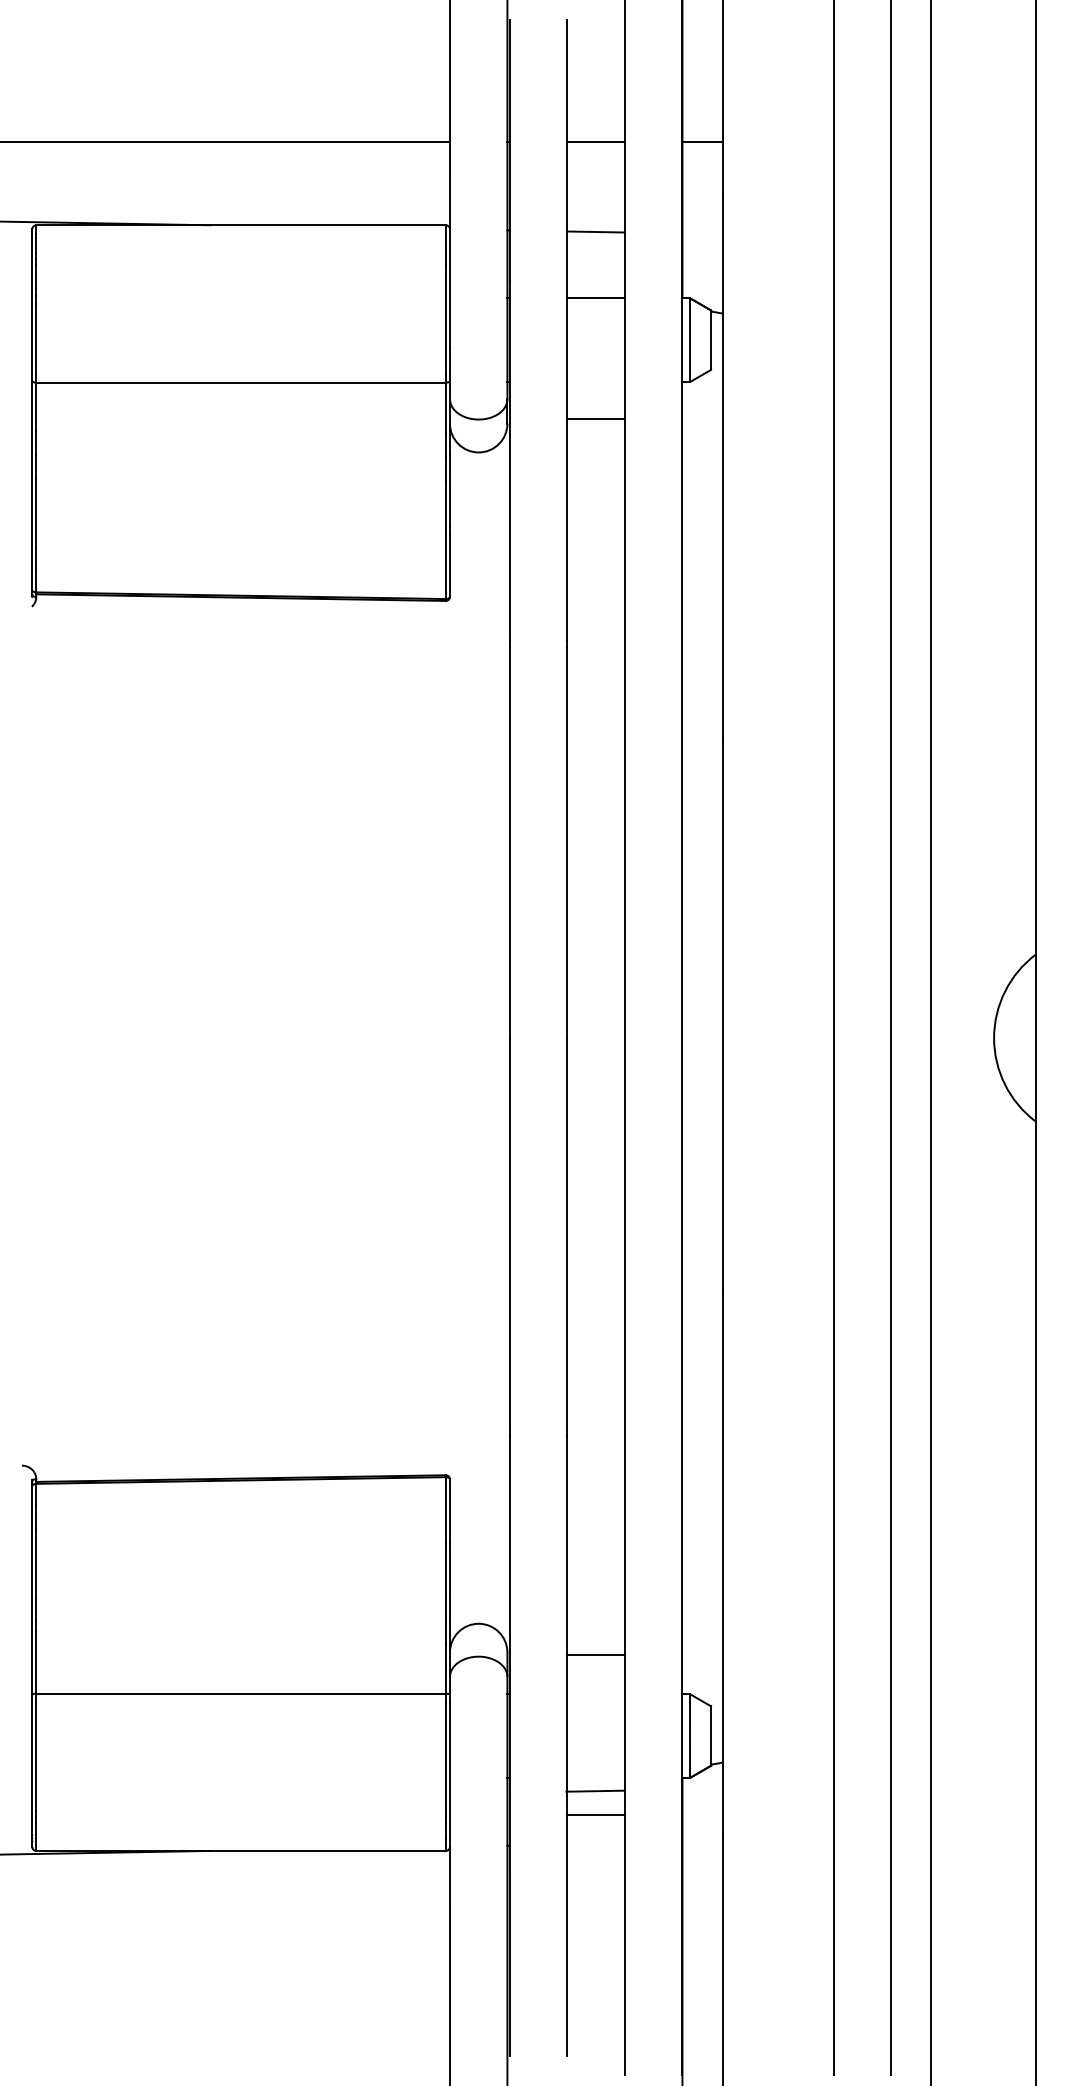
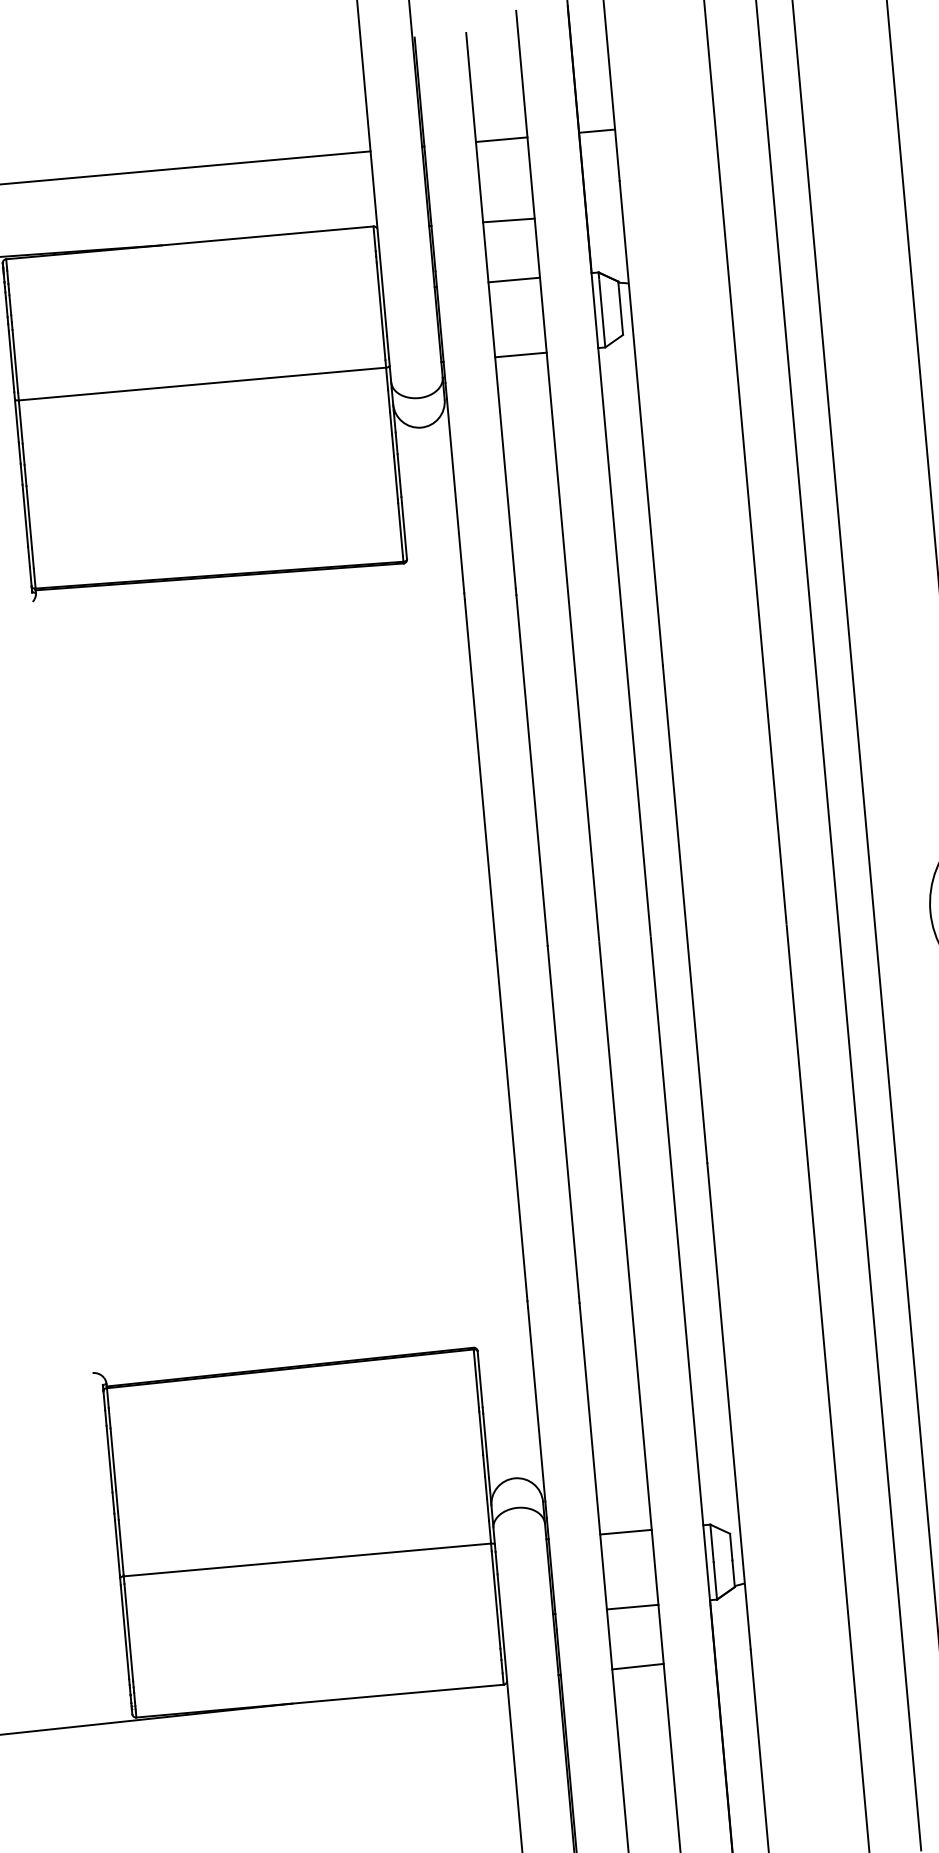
line: (595, 418) -> (520, 354), moved
line: (595, 1655) -> (625, 1532), moved
line: (594, 1790) -> (637, 1666), moved
line: (595, 1814) -> (632, 1606), moved

